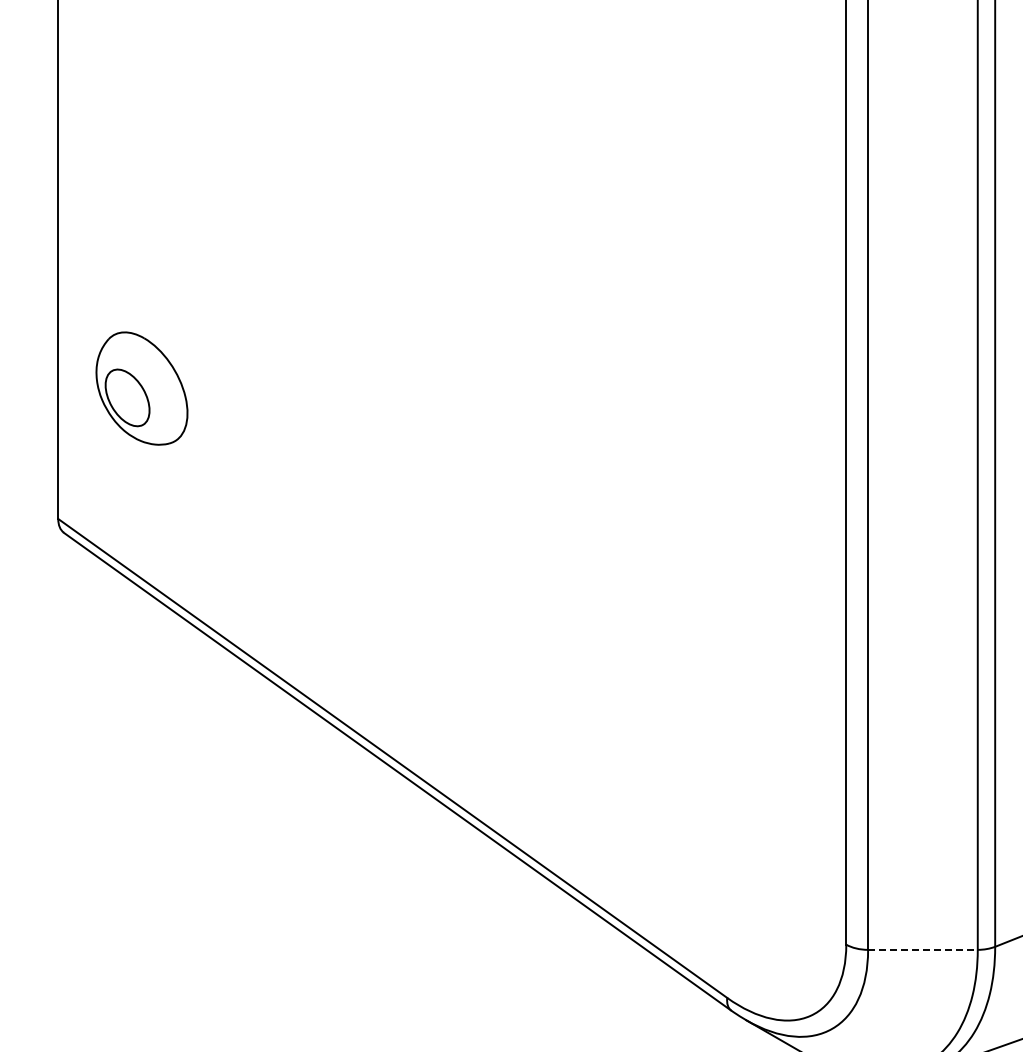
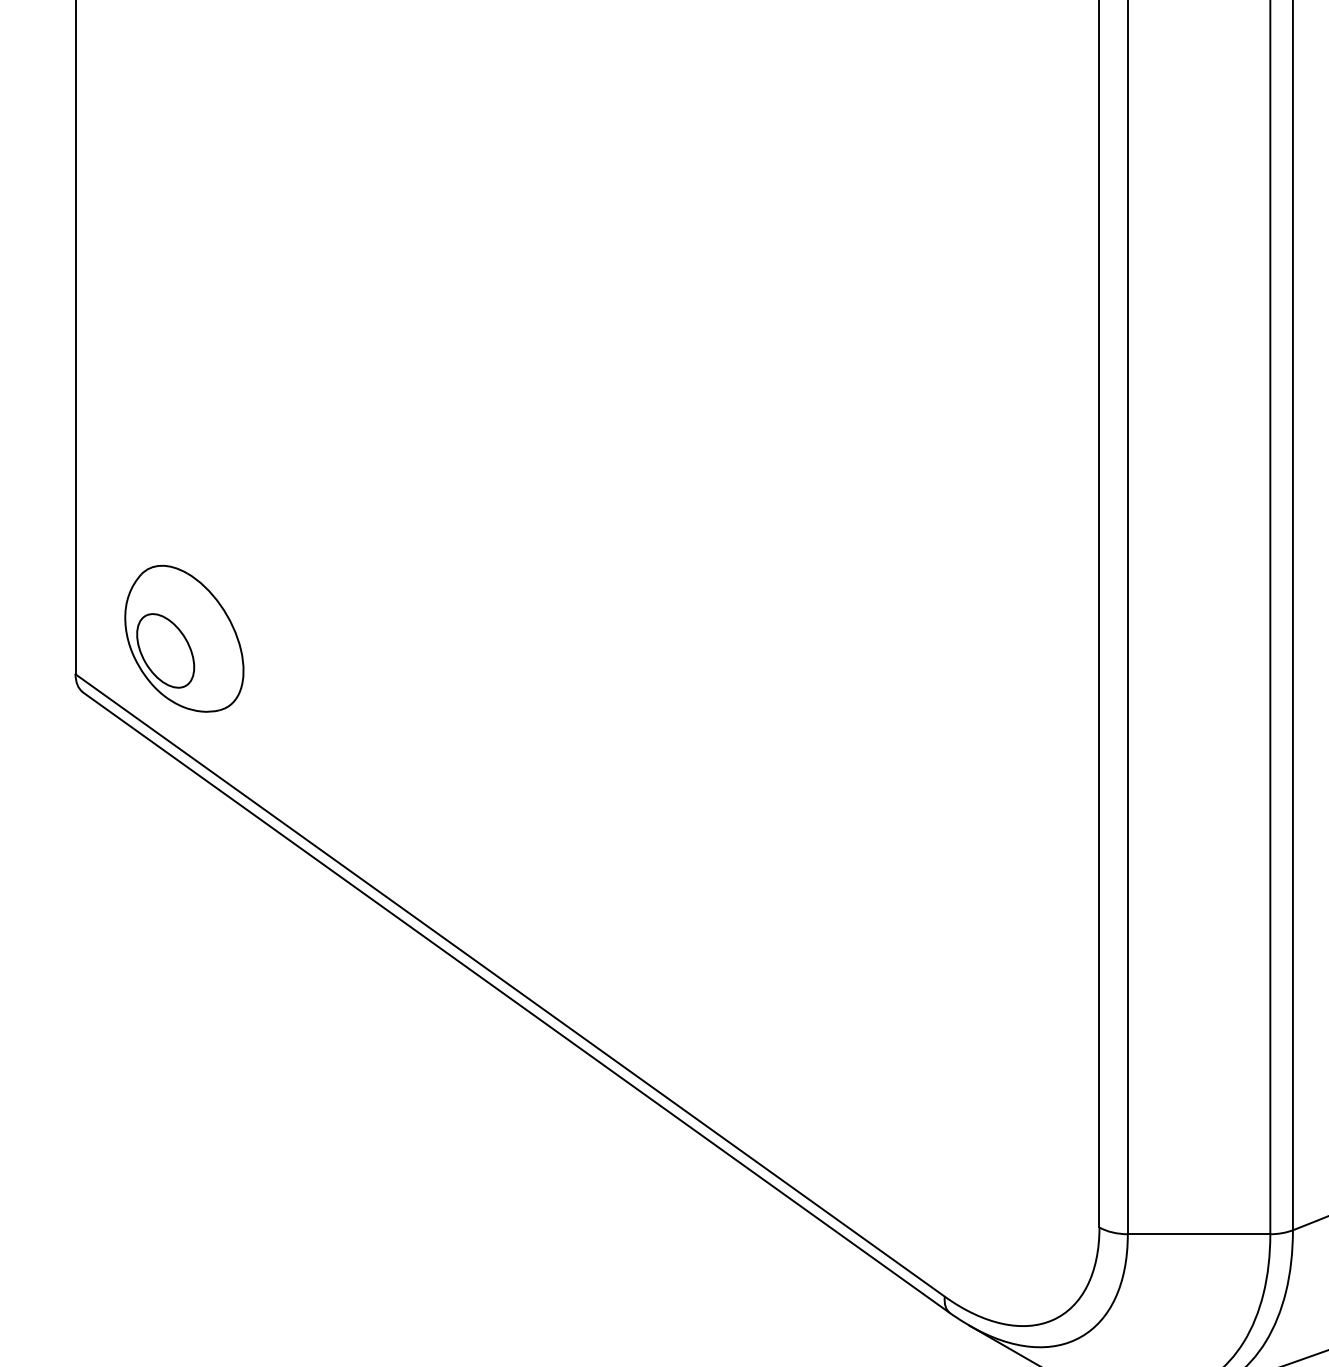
part: (141, 388) -> (183, 638), moved
line: (922, 949) -> (1198, 1233), dashed -> solid

